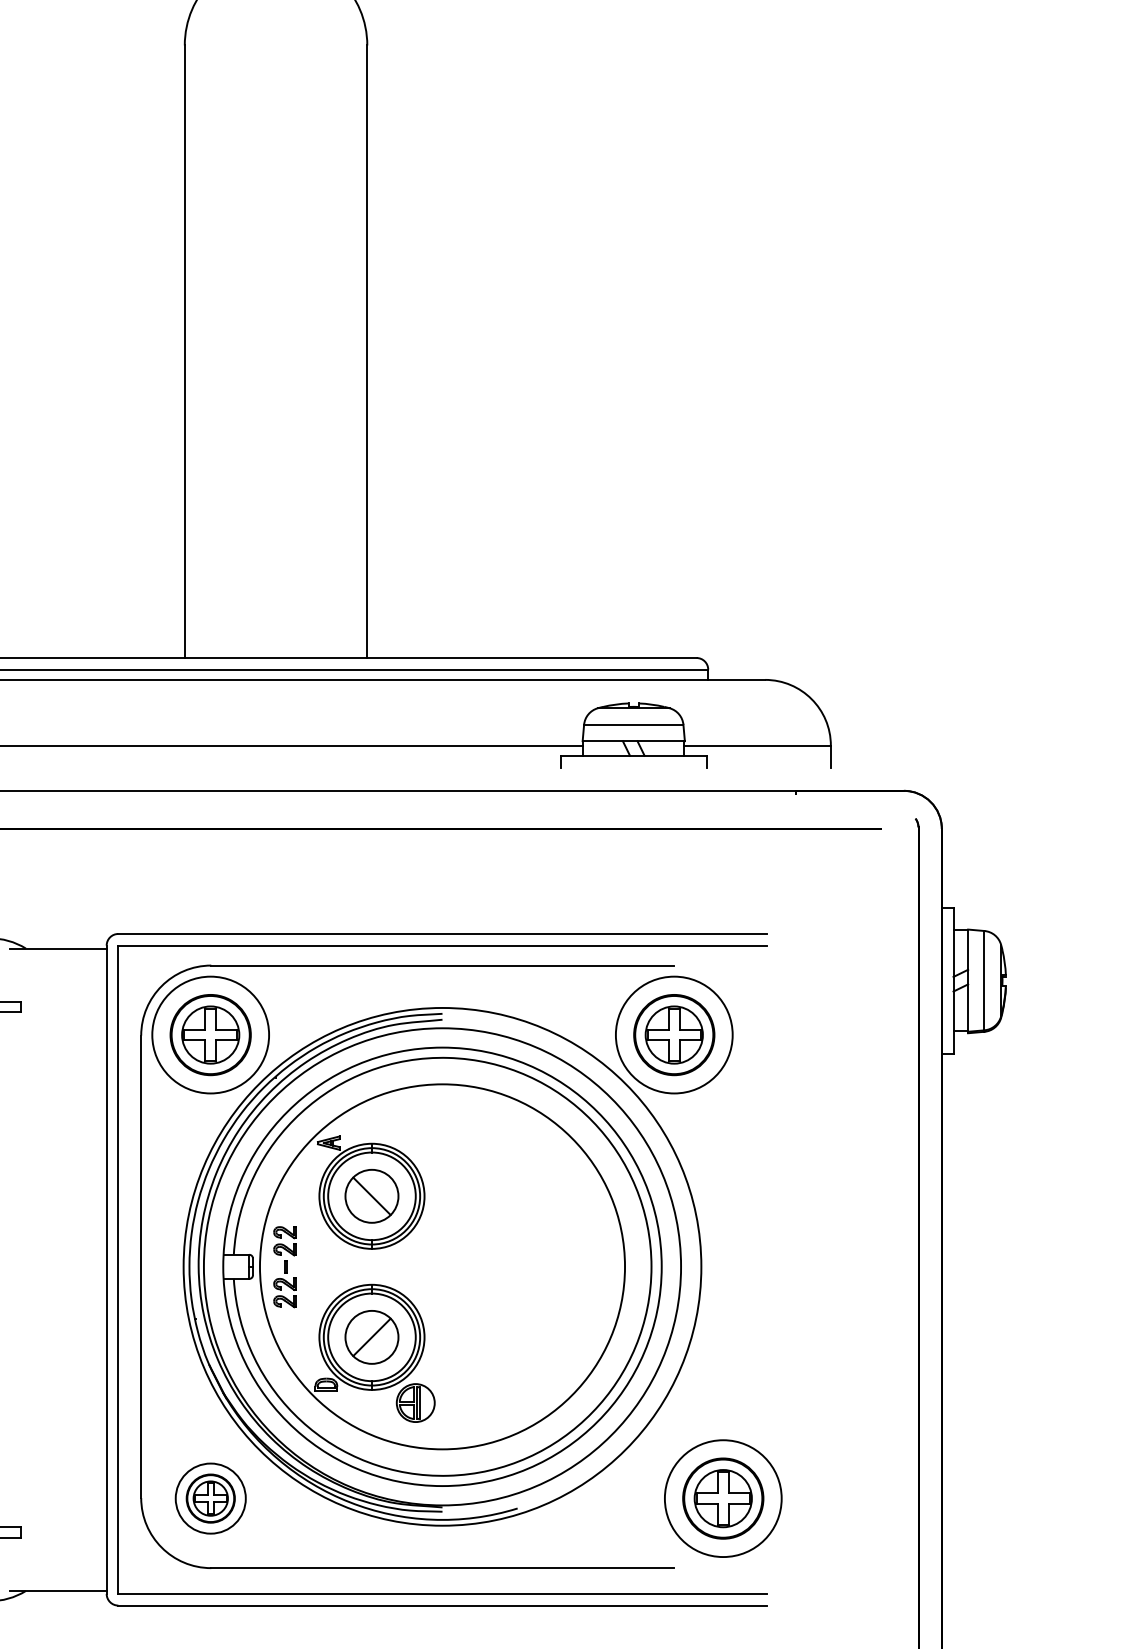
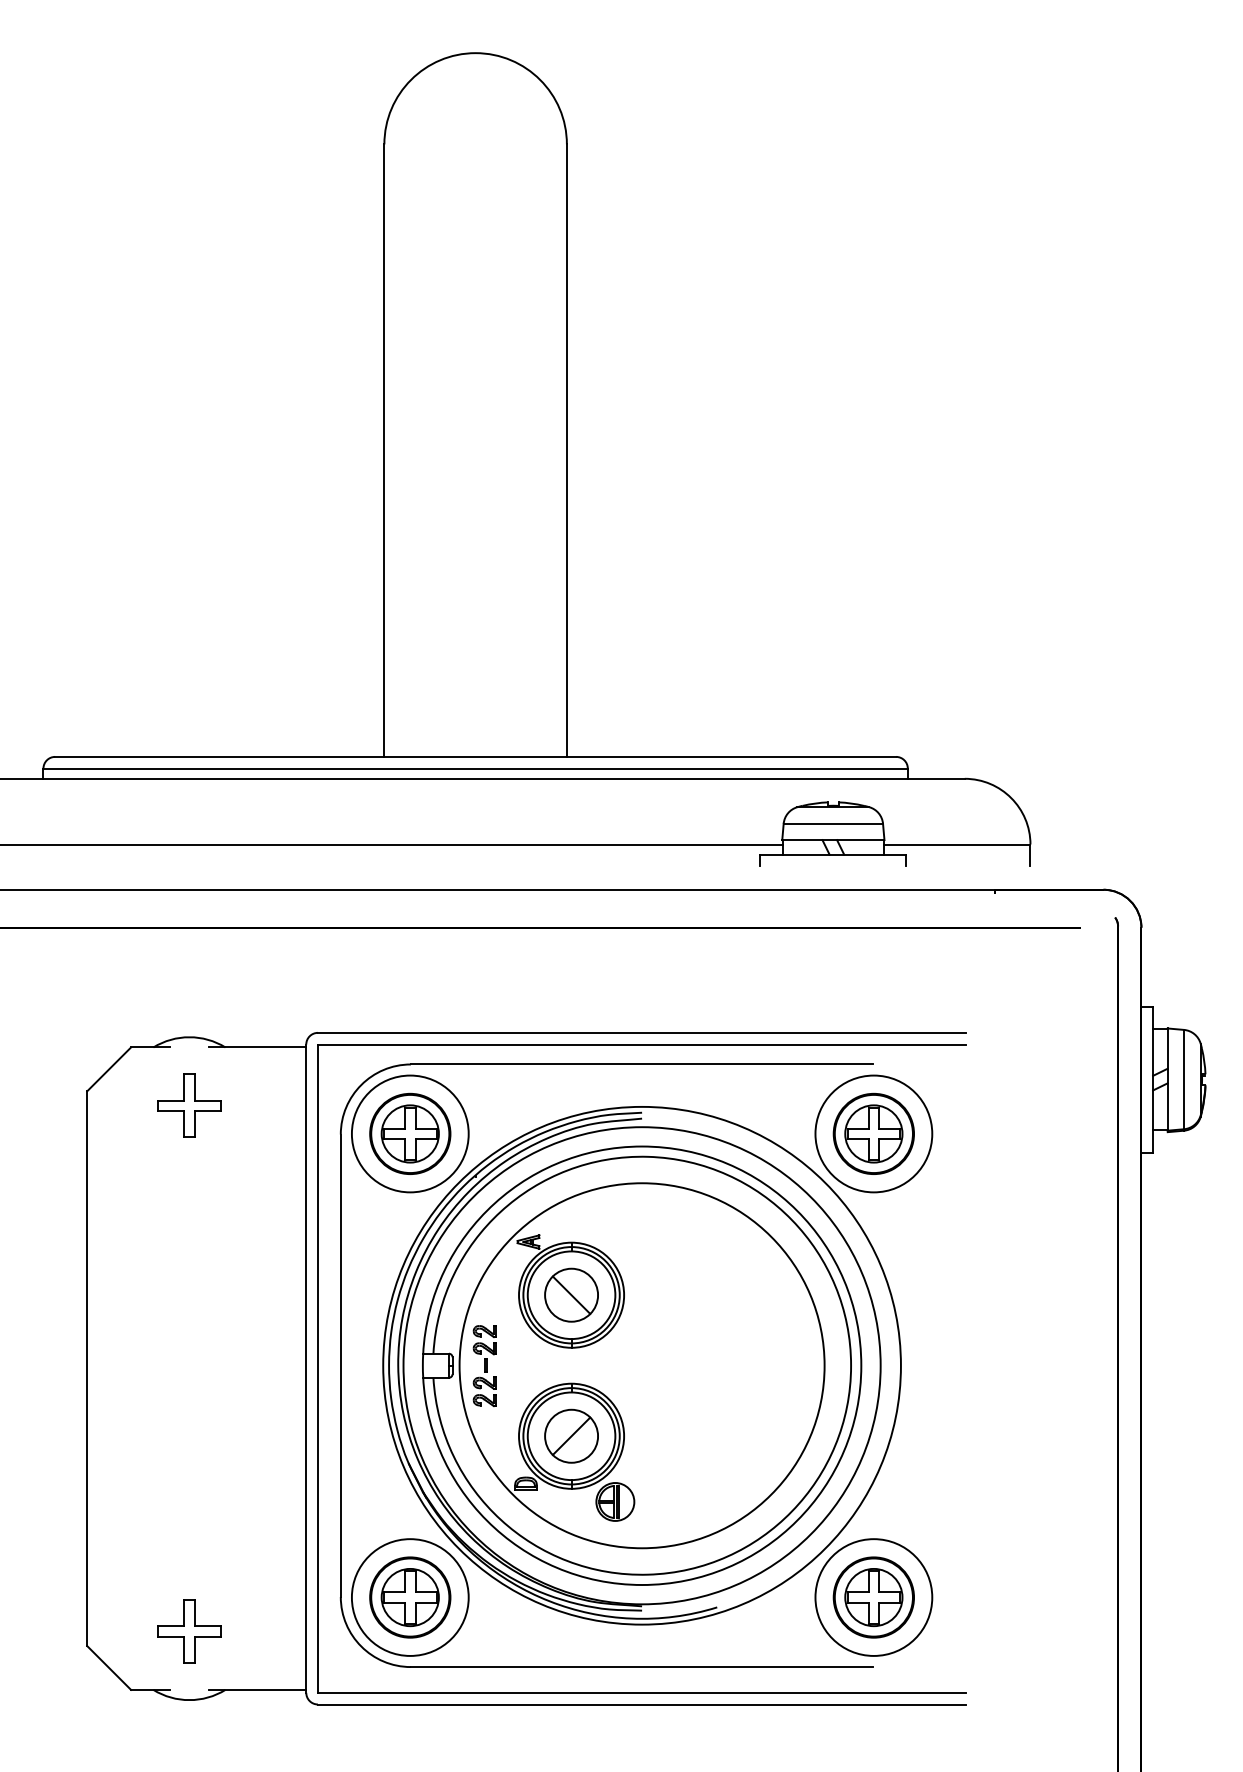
part: (210, 1498) -> (410, 1597), size x1.67
part: (722, 1498) -> (873, 1597), moved

